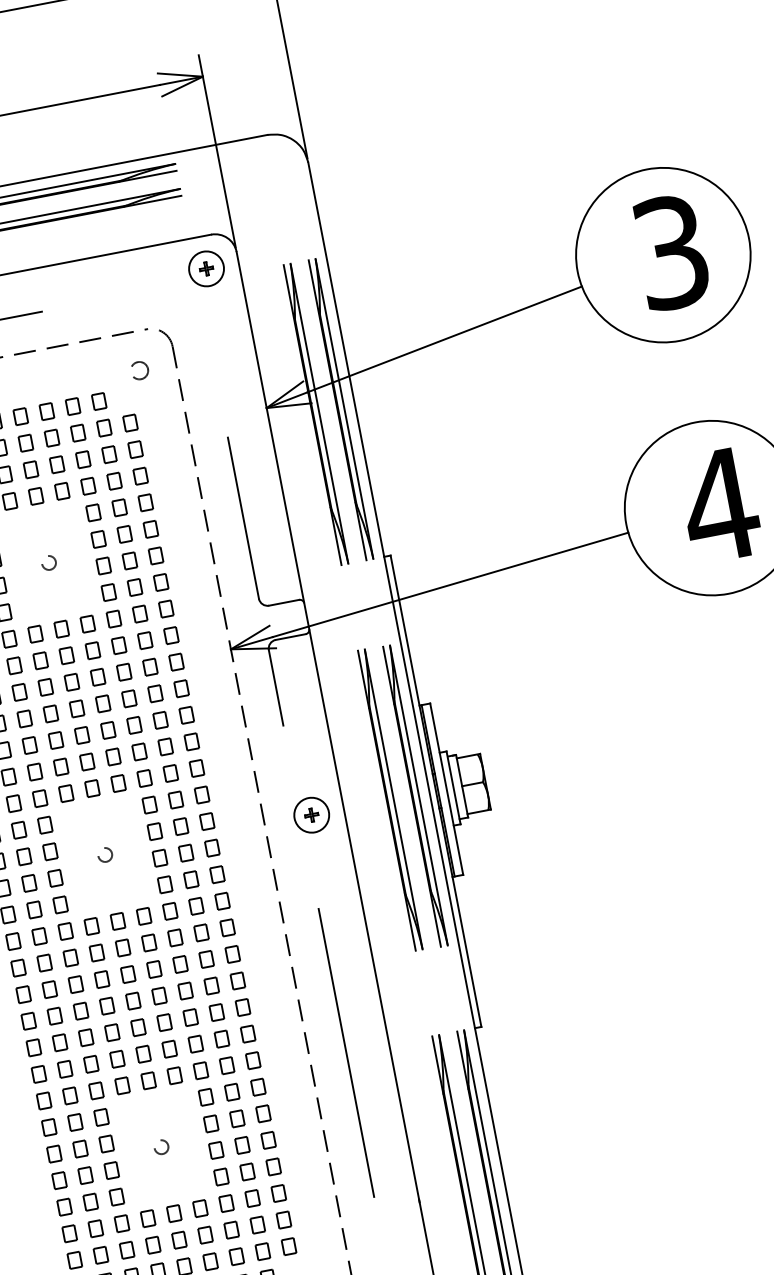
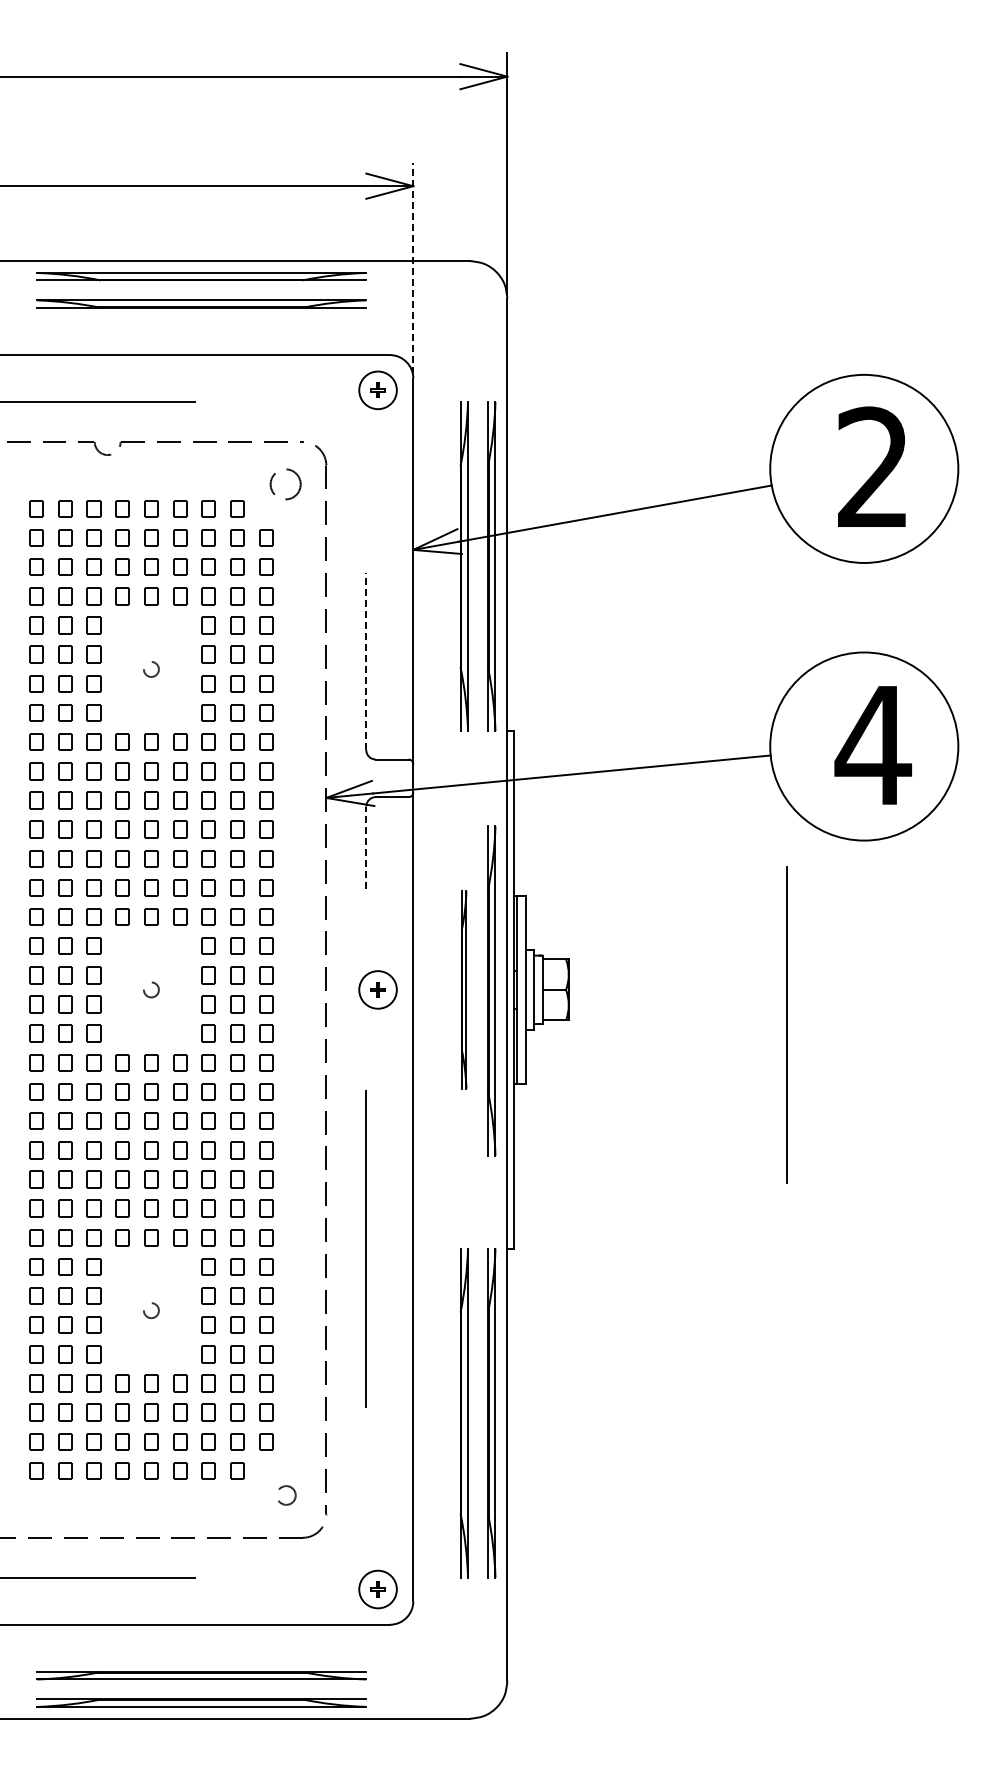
line: (217, 151) -> (413, 268), solid -> dashed
text: (671, 252) -> (873, 467), 3 -> 2
circle: (140, 370) -> (287, 484), size x1.6
line: (243, 517) -> (366, 661), solid -> dashed
line: (276, 687) -> (366, 847), solid -> dashed
line: (689, 775) -> (786, 1024), added
part: (389, 799) -> (463, 989), size x0.6

